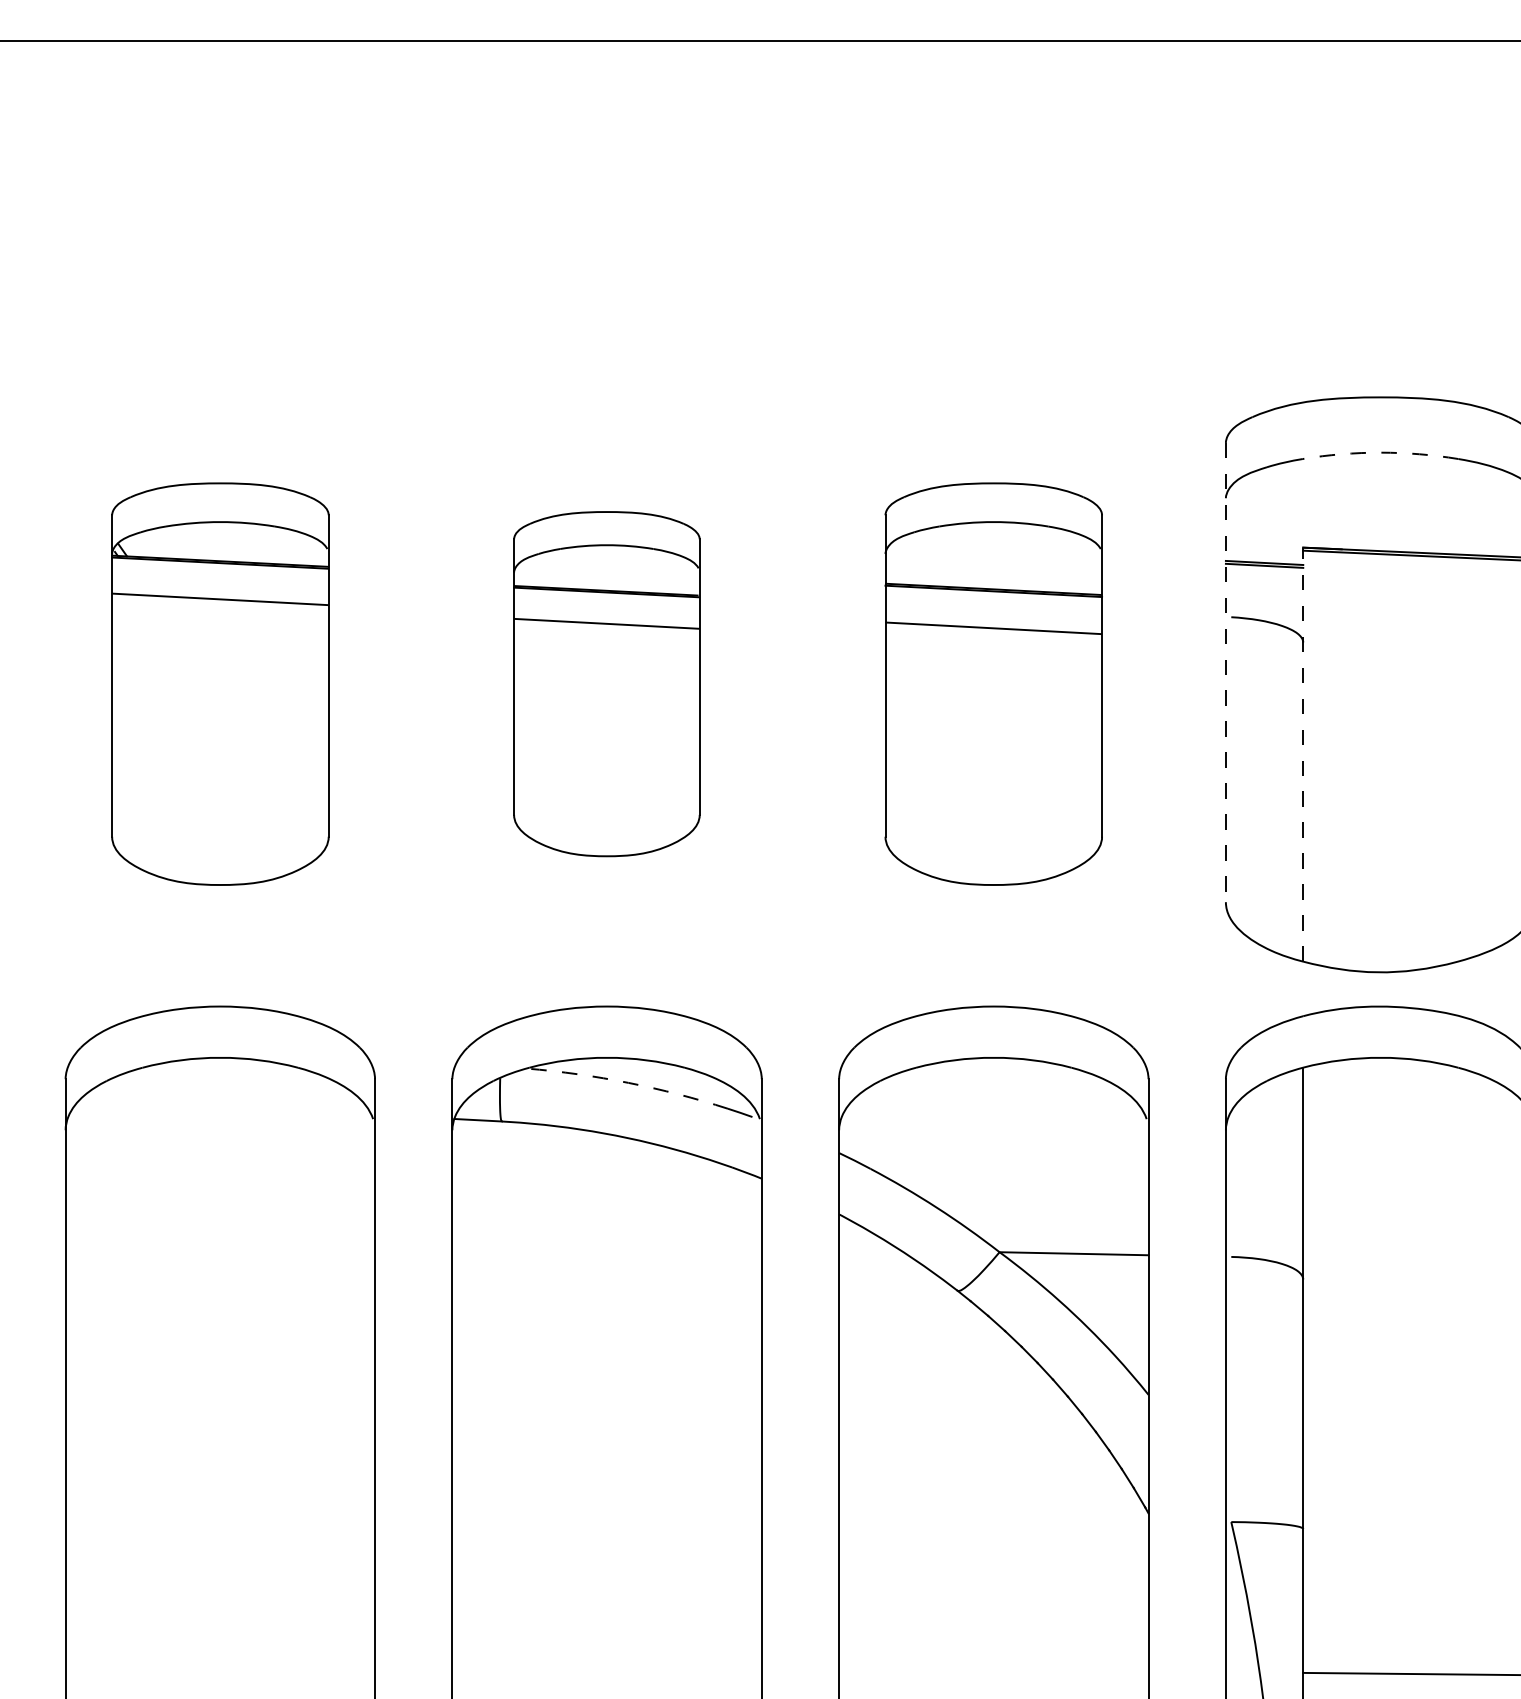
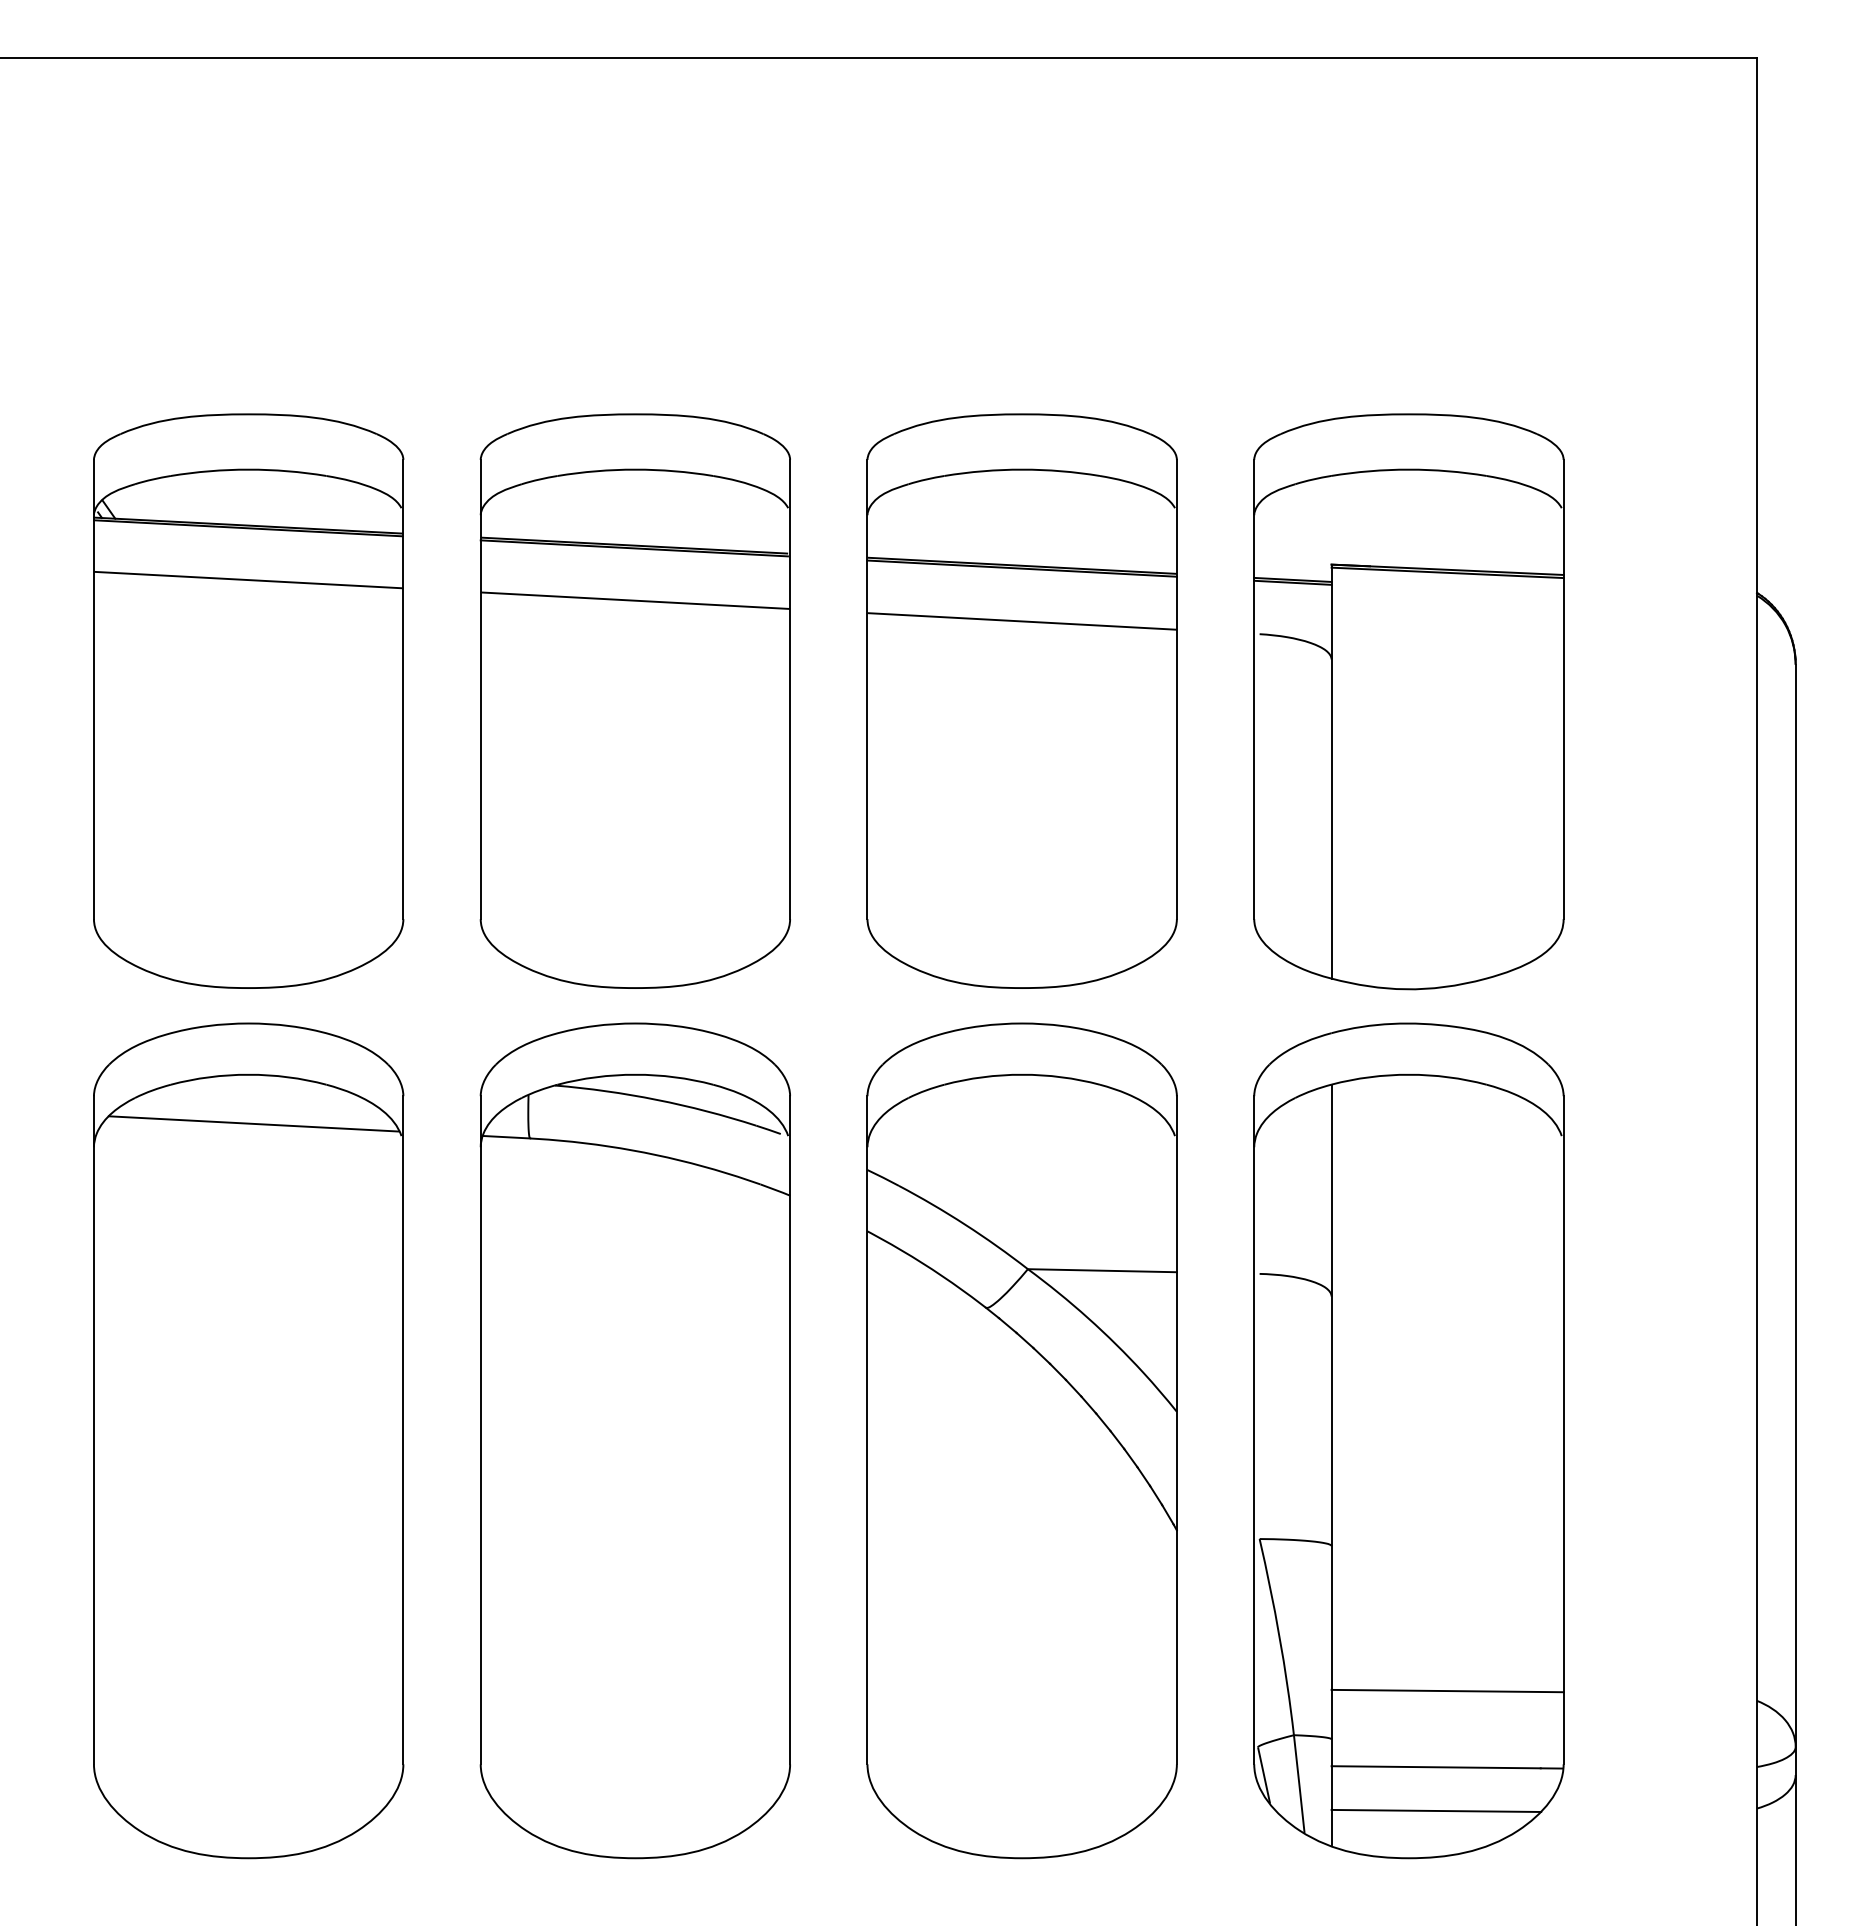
arc: (1380, 452) -> (1408, 469), dashed -> solid
line: (1226, 672) -> (1254, 689), dashed -> solid
part: (220, 683) -> (248, 700), size x1.43
part: (606, 683) -> (634, 700), size x1.67
part: (993, 683) -> (1021, 700), size x1.43
line: (1303, 754) -> (1331, 771), dashed -> solid
arc: (628, 1082) -> (656, 1099), dashed -> solid
line: (225, 1106) -> (253, 1123), added

